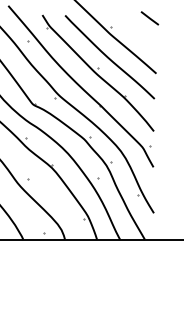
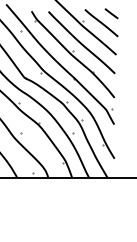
line: (136, 31) -> (101, 23), added

